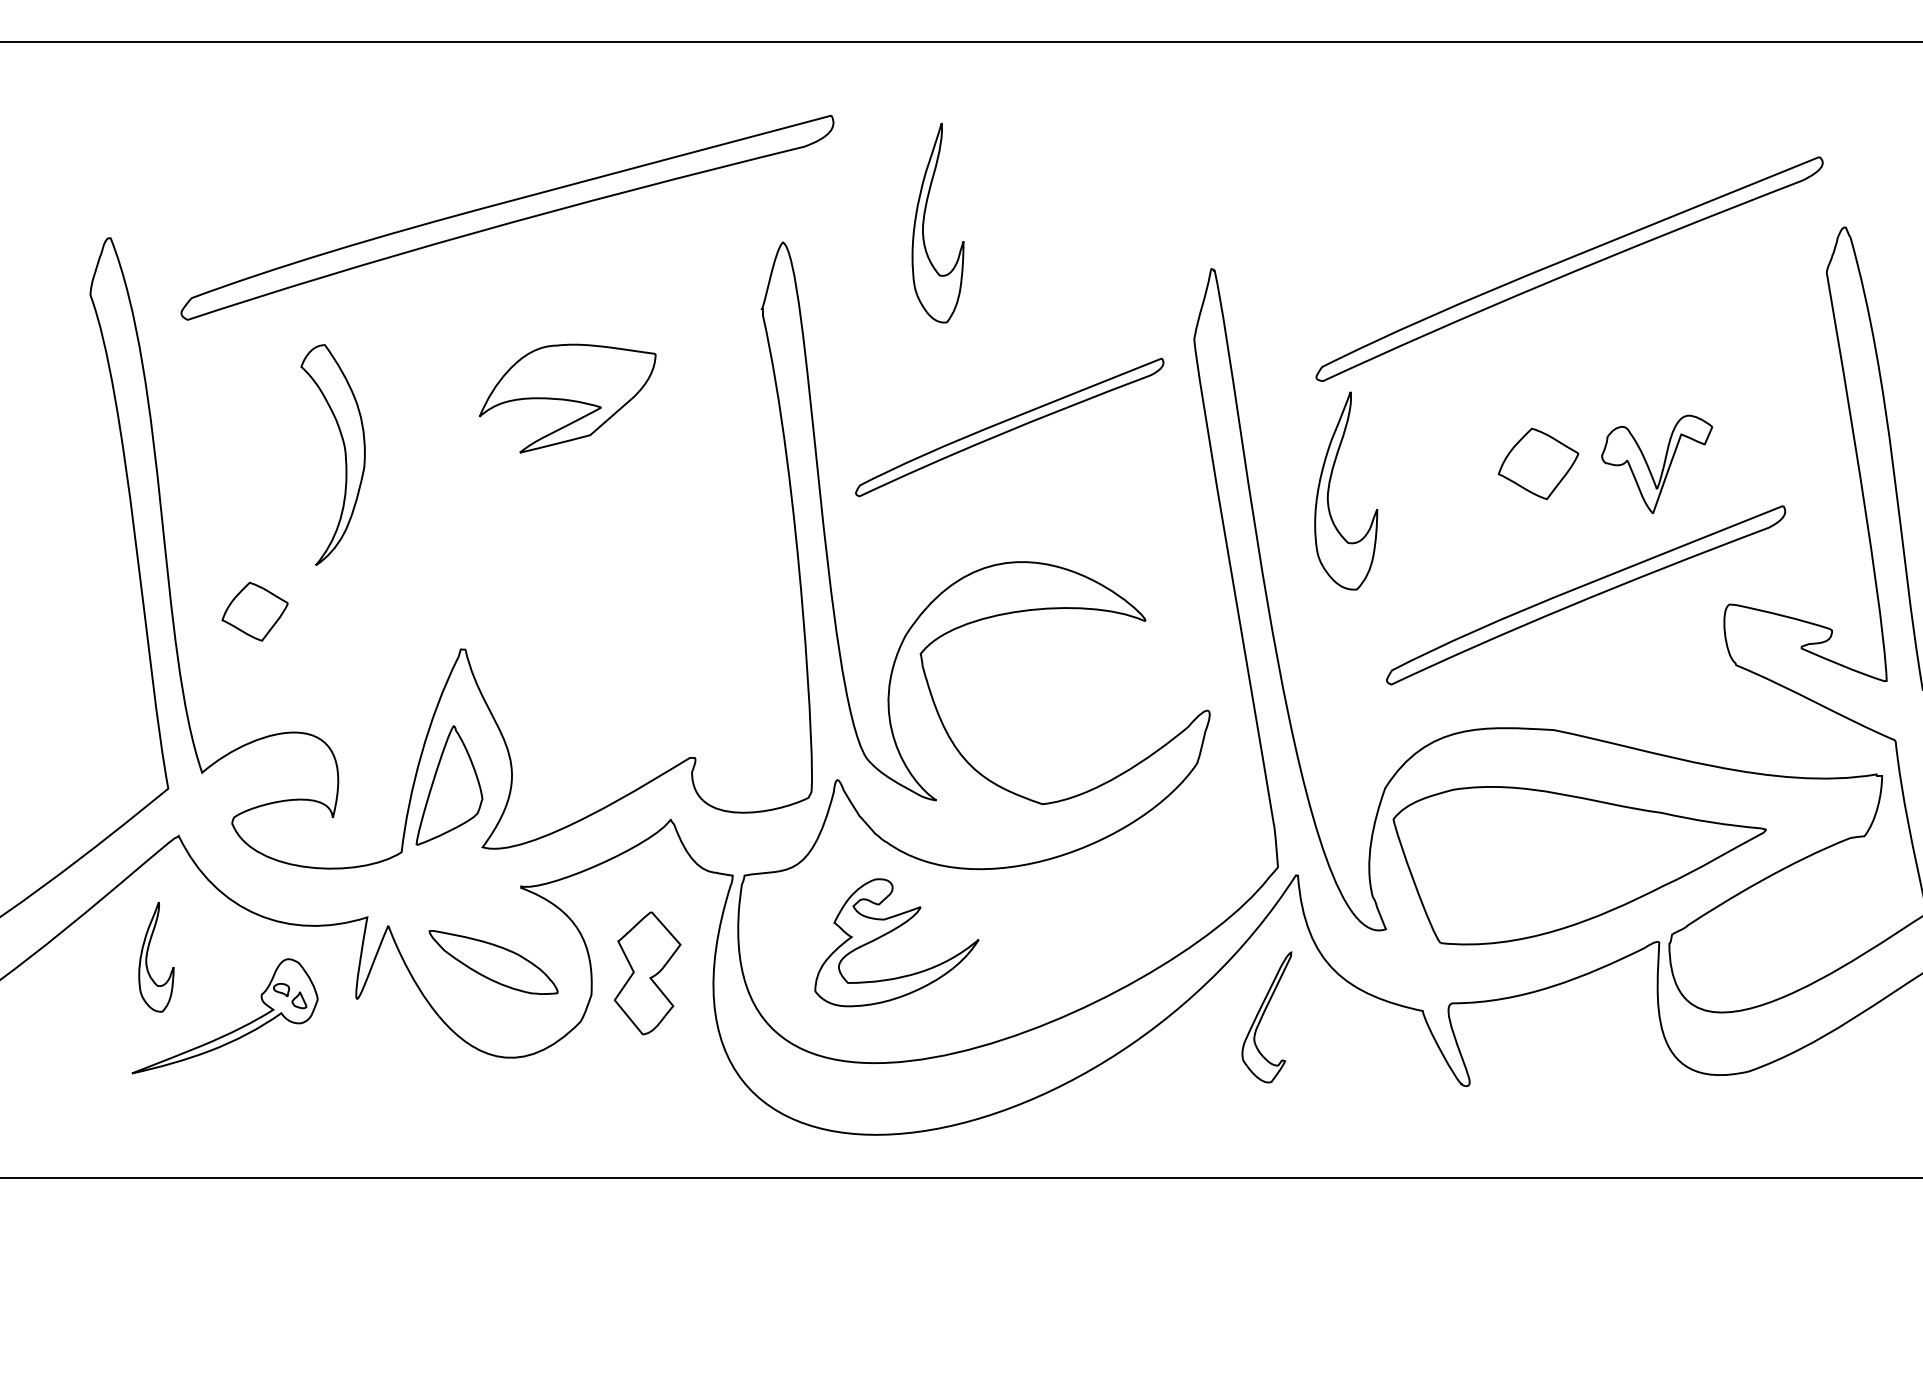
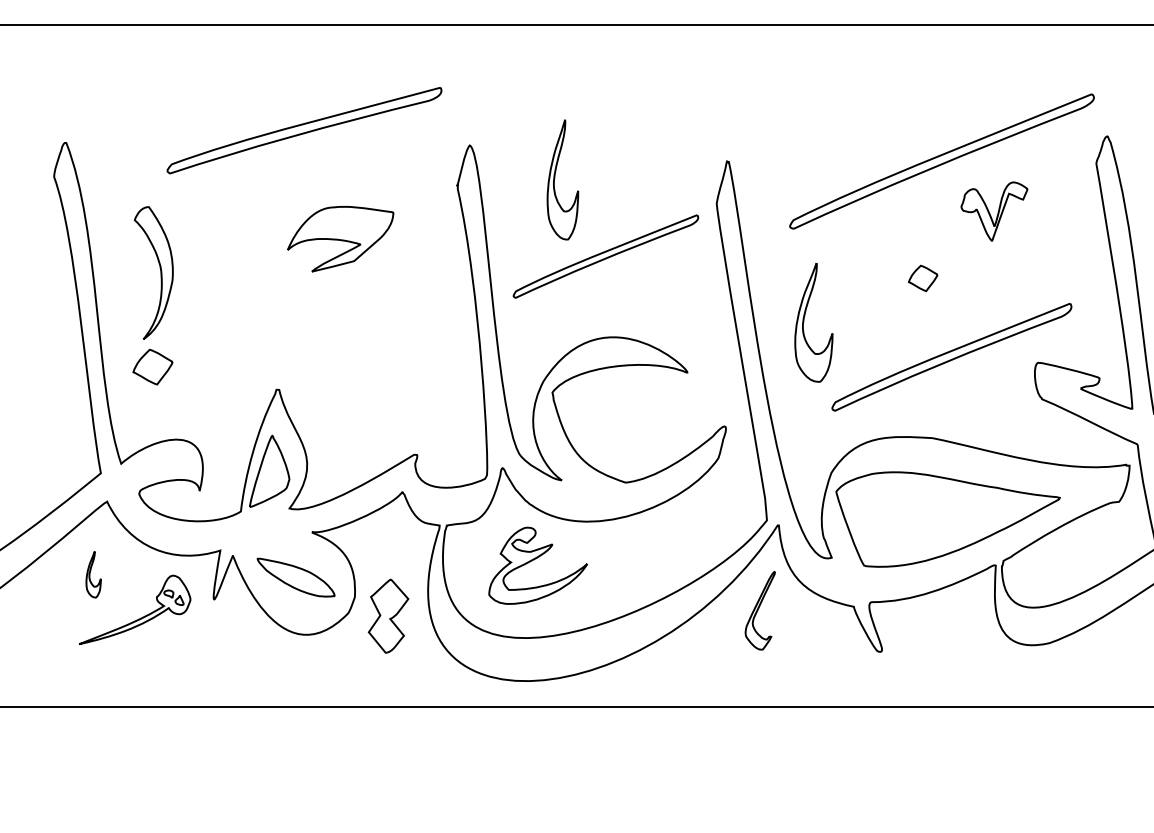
part: (507, 217) -> (304, 130), size x0.7
part: (925, 220) -> (555, 178), moved
part: (344, 454) -> (160, 272), moved
part: (1537, 464) -> (922, 278), size x0.6
part: (1657, 464) -> (994, 211), moved
part: (1330, 490) -> (804, 322), moved
part: (155, 957) -> (93, 574), size x0.7
part: (647, 972) -> (388, 615), moved

